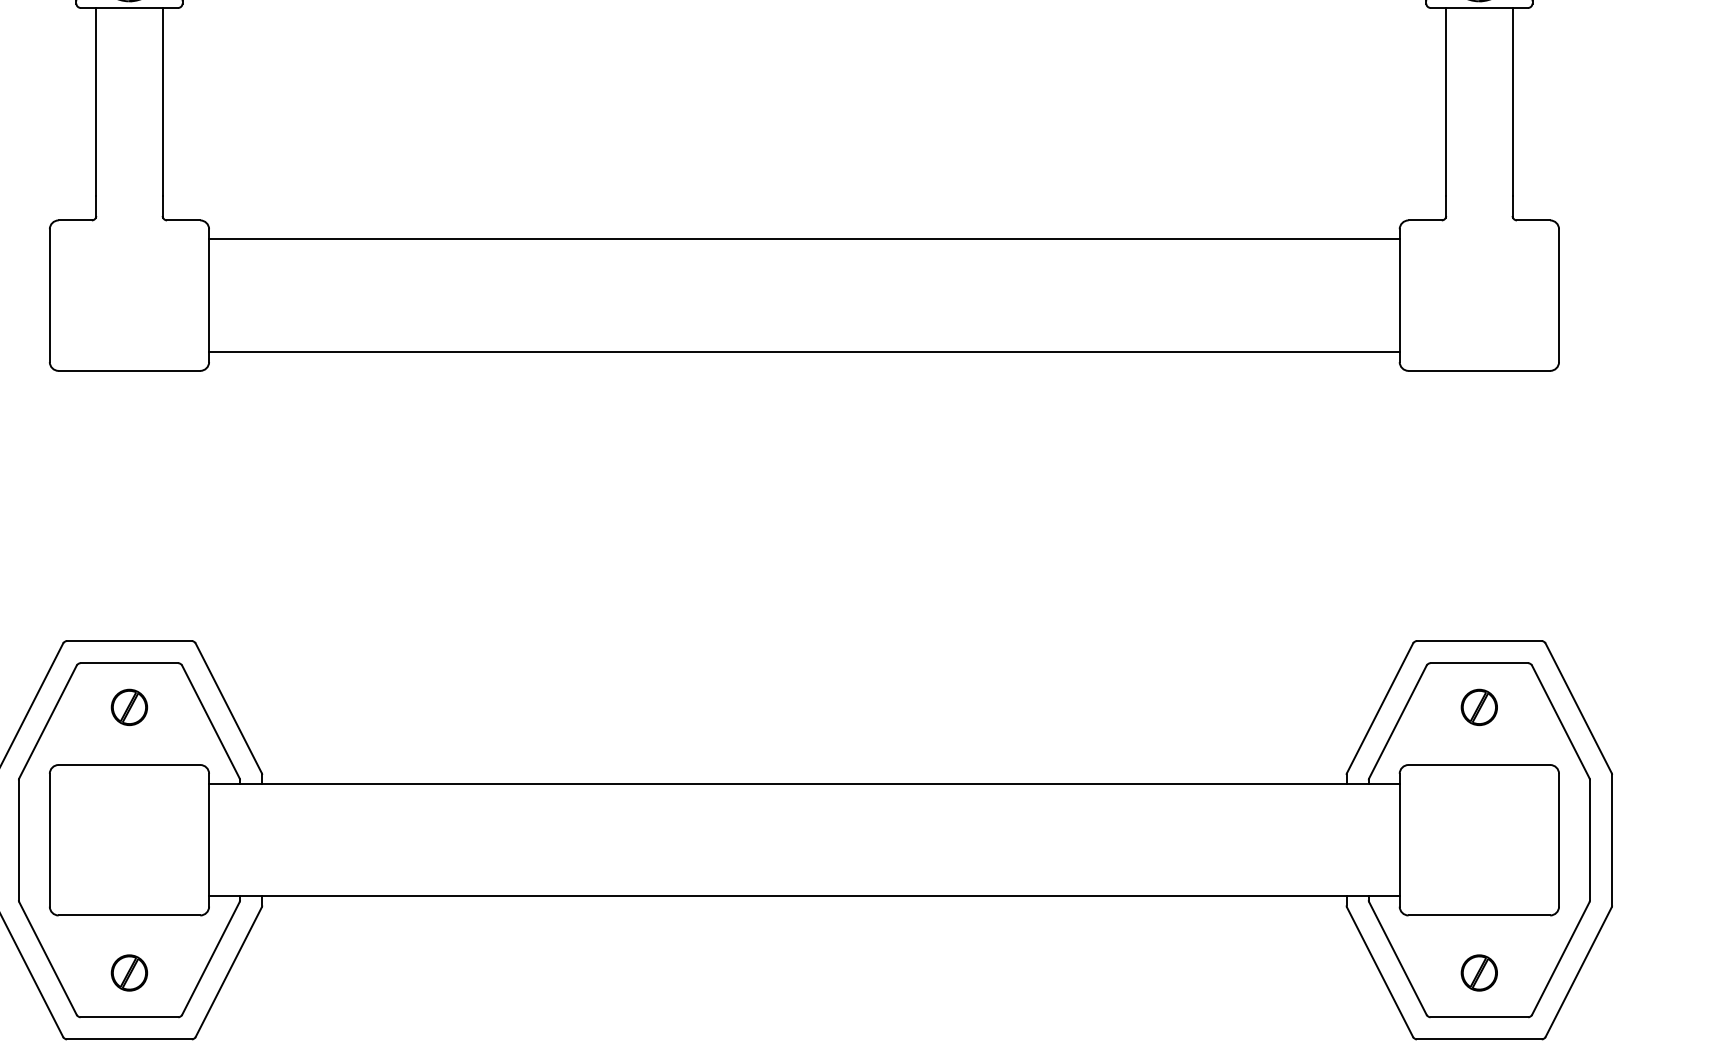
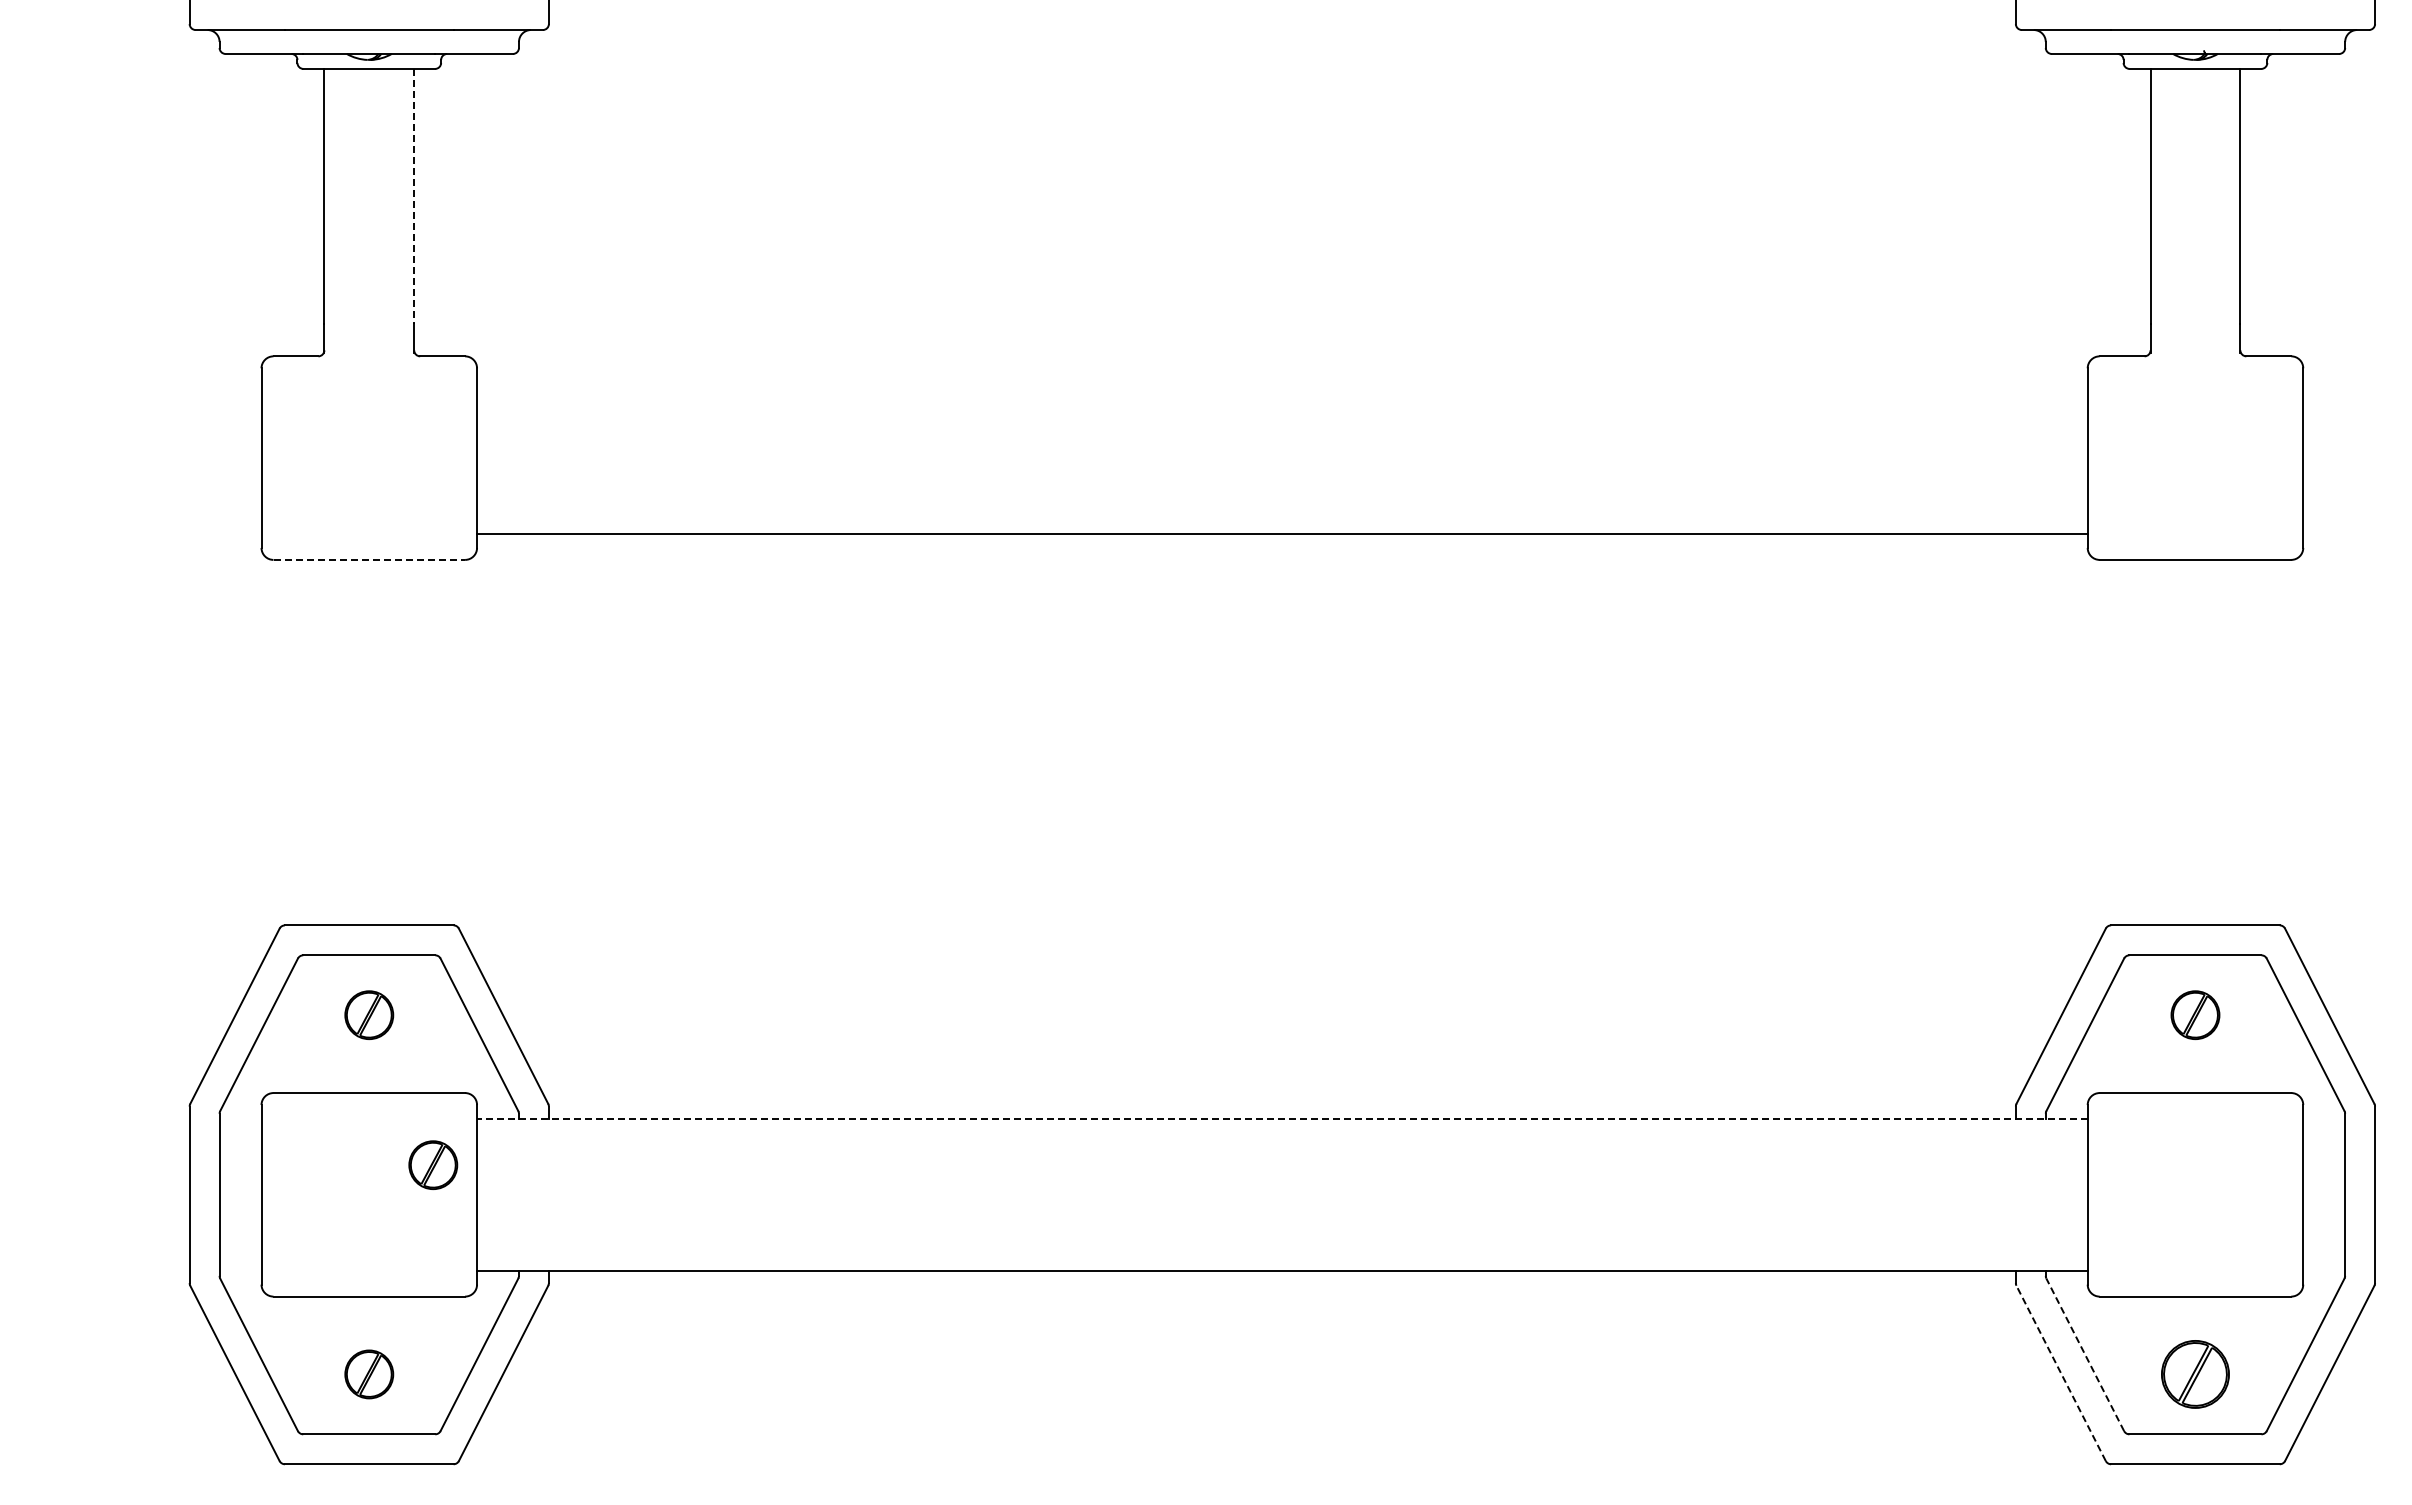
line: (162, 102) -> (414, 196), solid -> dashed
line: (804, 239) -> (1282, 382), removed
line: (129, 370) -> (369, 559), solid -> dashed
line: (803, 783) -> (1281, 1118), solid -> dashed
part: (176, 817) -> (433, 1164), added
line: (1398, 958) -> (2085, 1354), solid -> dashed
line: (1379, 971) -> (2060, 1372), solid -> dashed
part: (1479, 973) -> (2195, 1374), size x1.4

